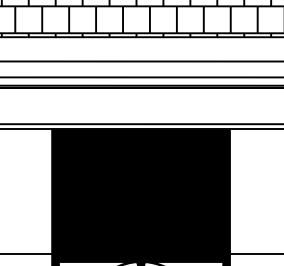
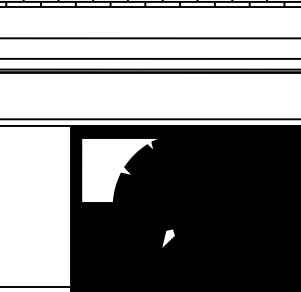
fill: (91, 163) -> (122, 170), removed
fill: (127, 216) -> (168, 238), removed

